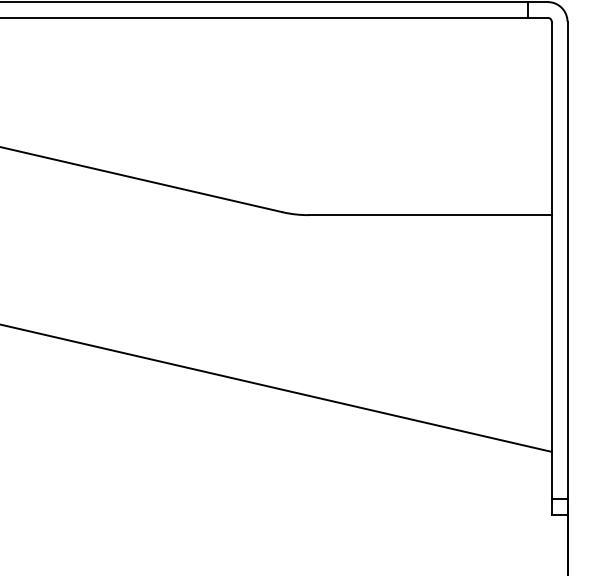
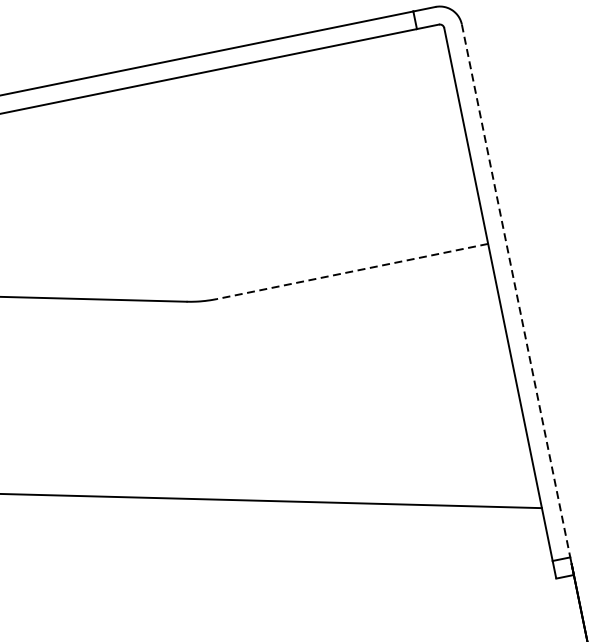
line: (429, 215) -> (351, 272), solid -> dashed
line: (567, 260) -> (516, 290), solid -> dashed

